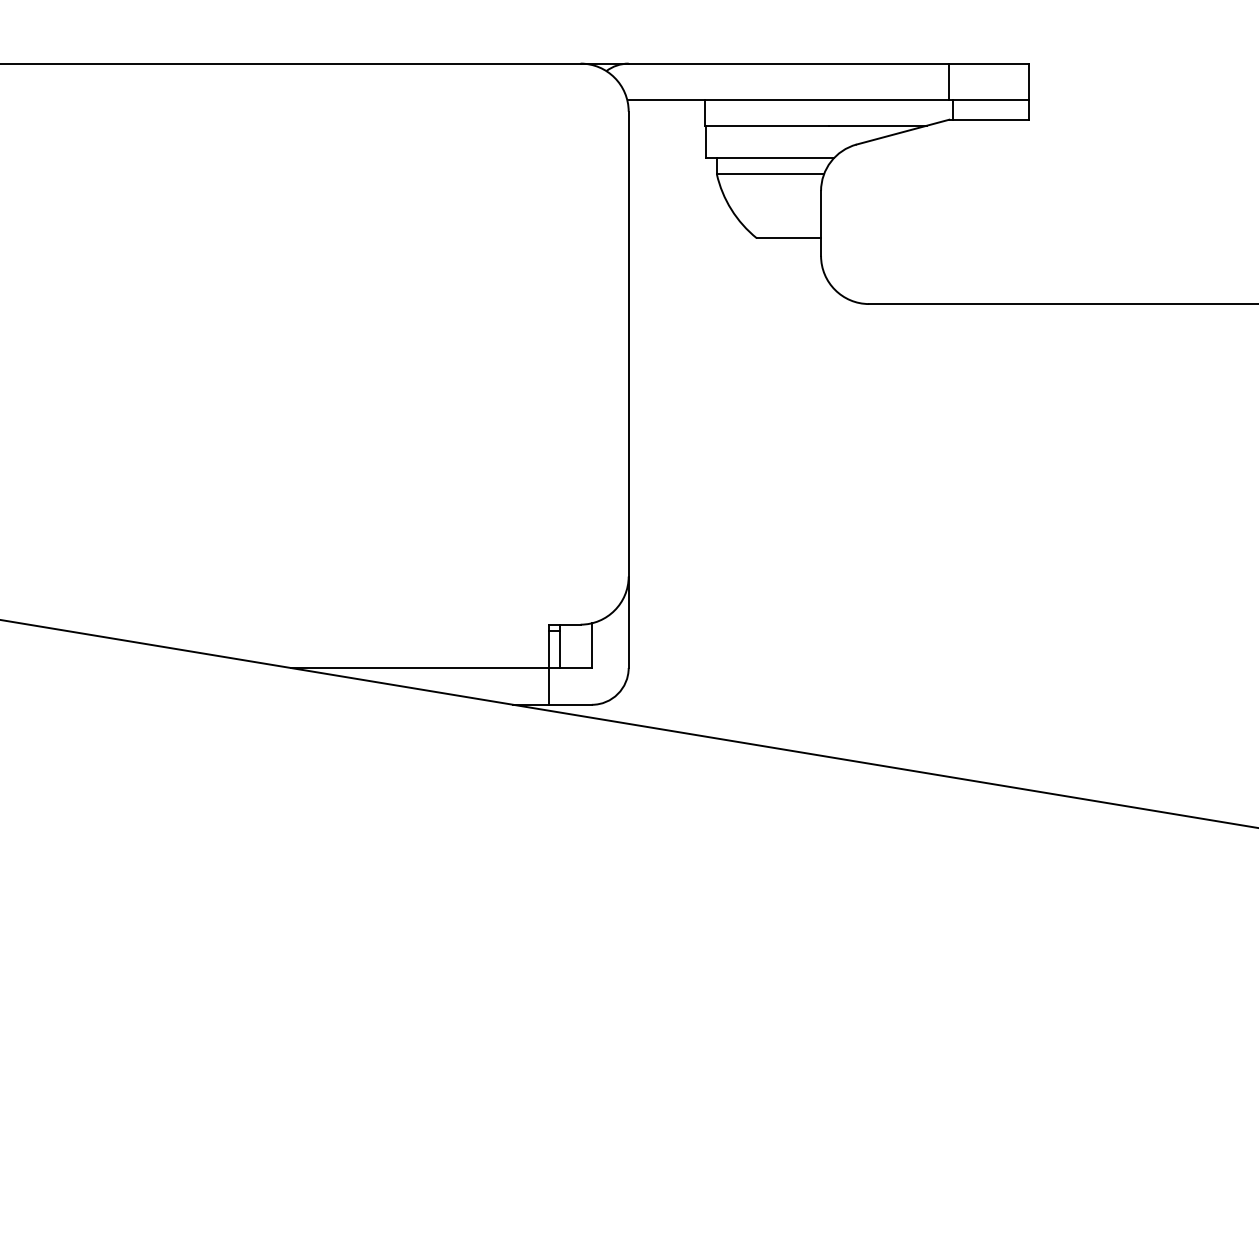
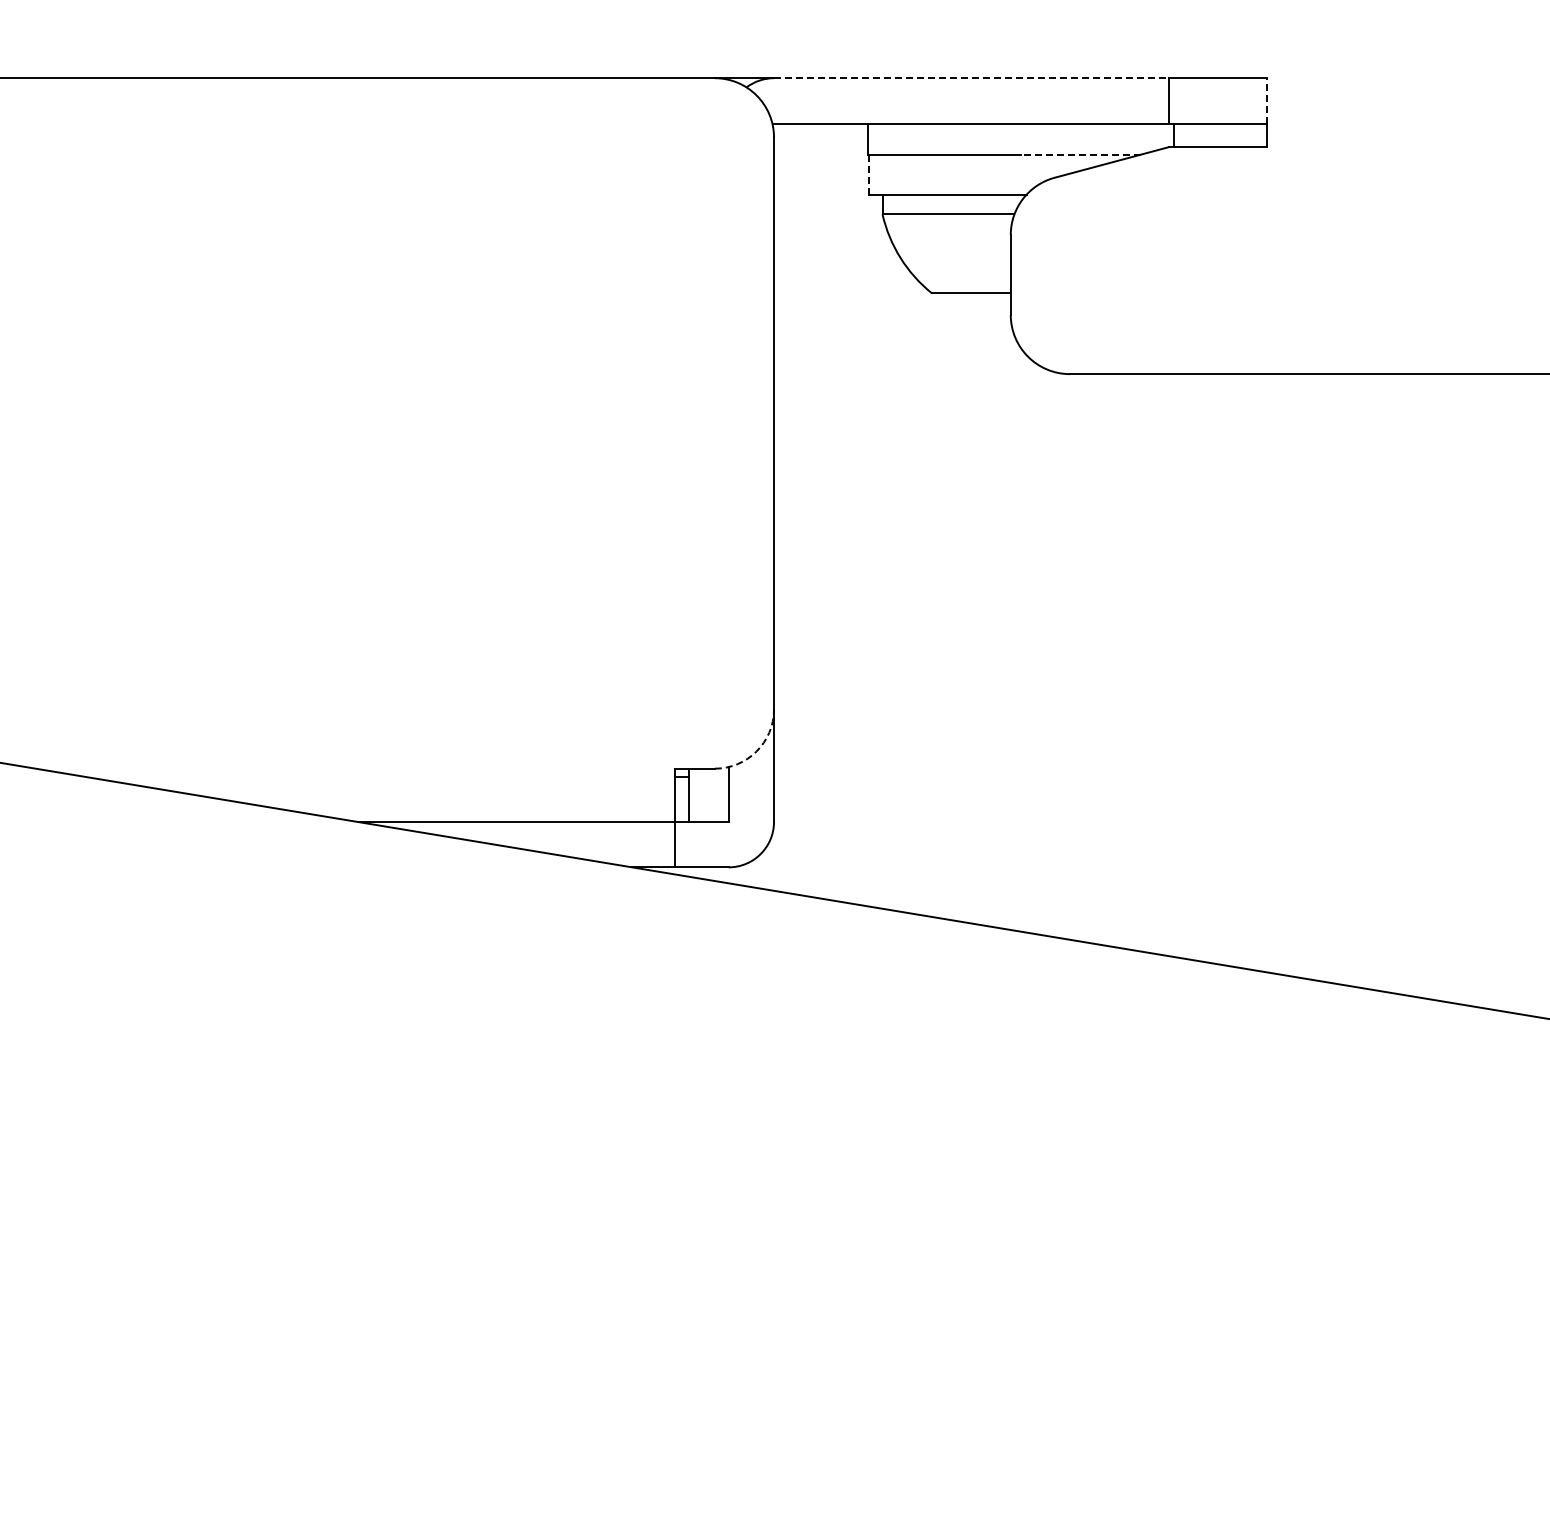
line: (789, 63) -> (971, 78), solid -> dashed
line: (1029, 81) -> (1267, 100), solid -> dashed
line: (877, 126) -> (1080, 155), solid -> dashed
line: (705, 141) -> (868, 174), solid -> dashed
arc: (614, 610) -> (756, 751), solid -> dashed

